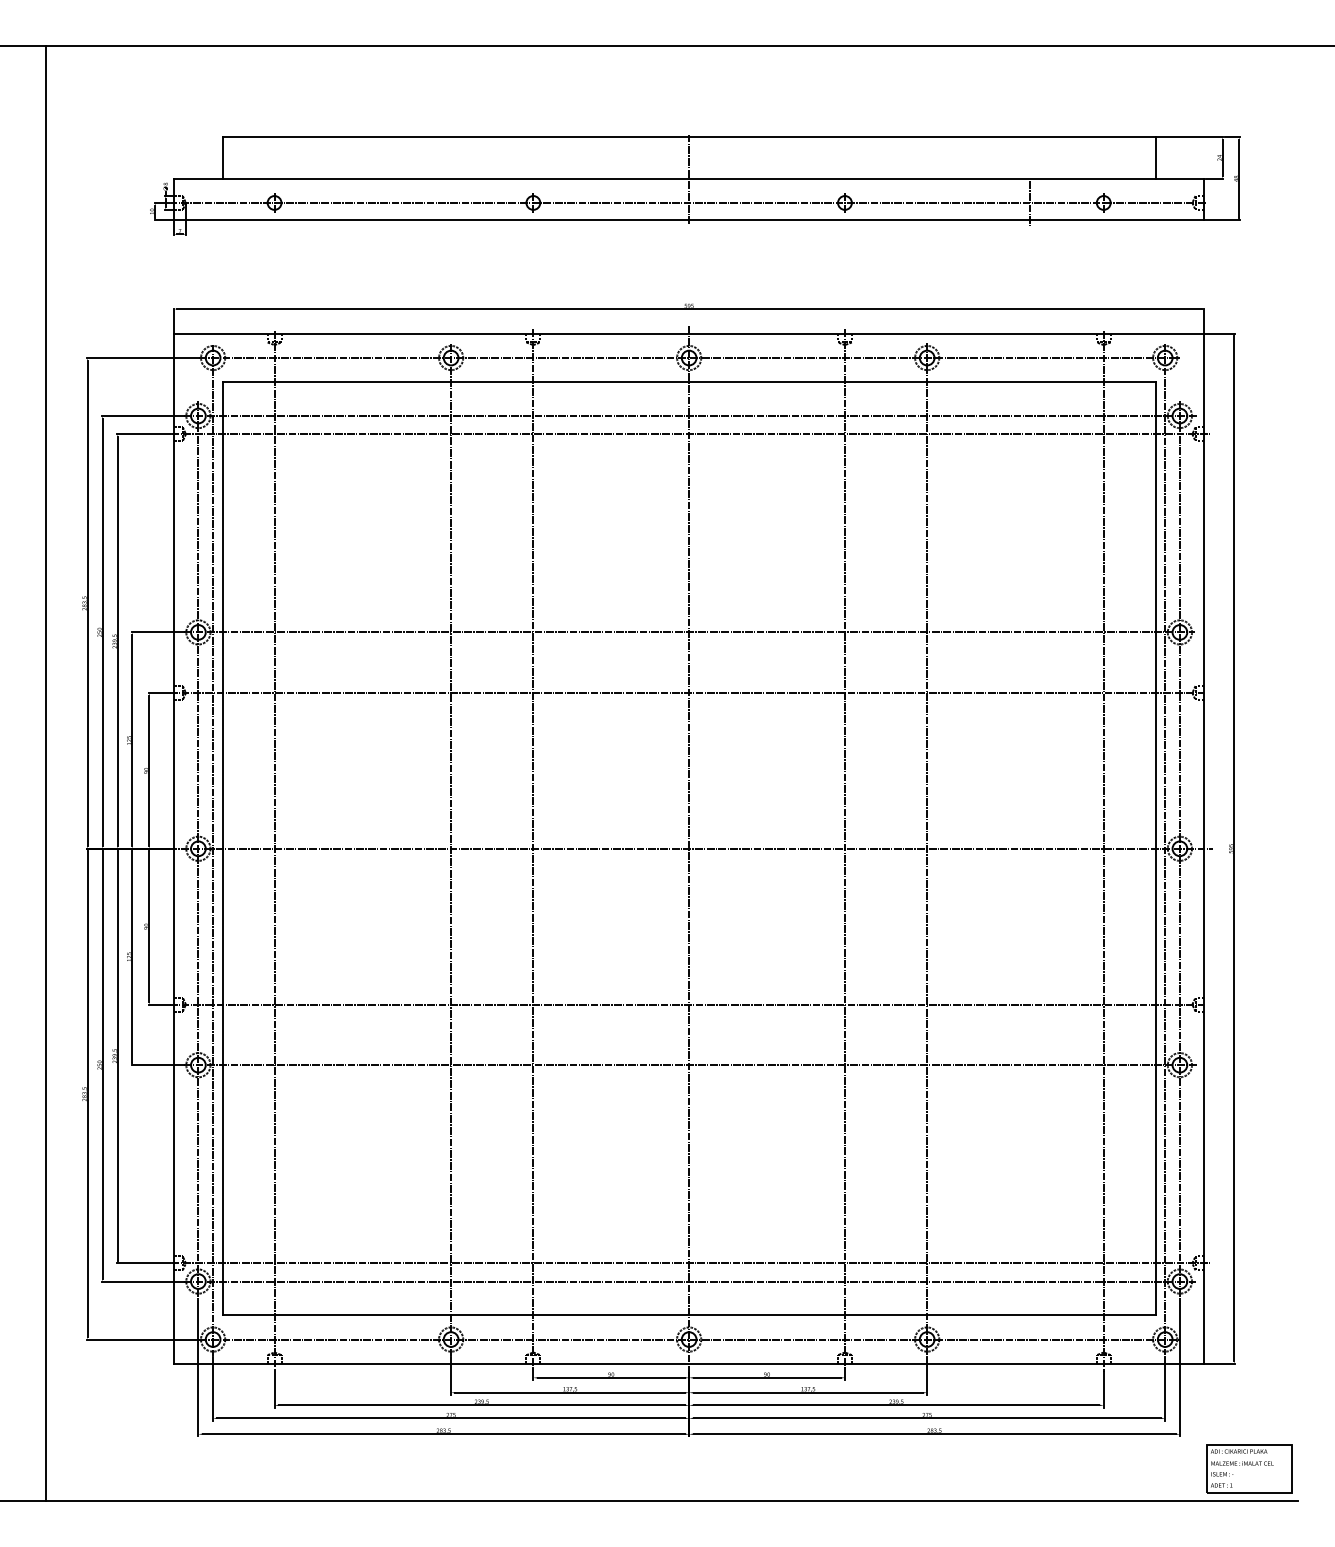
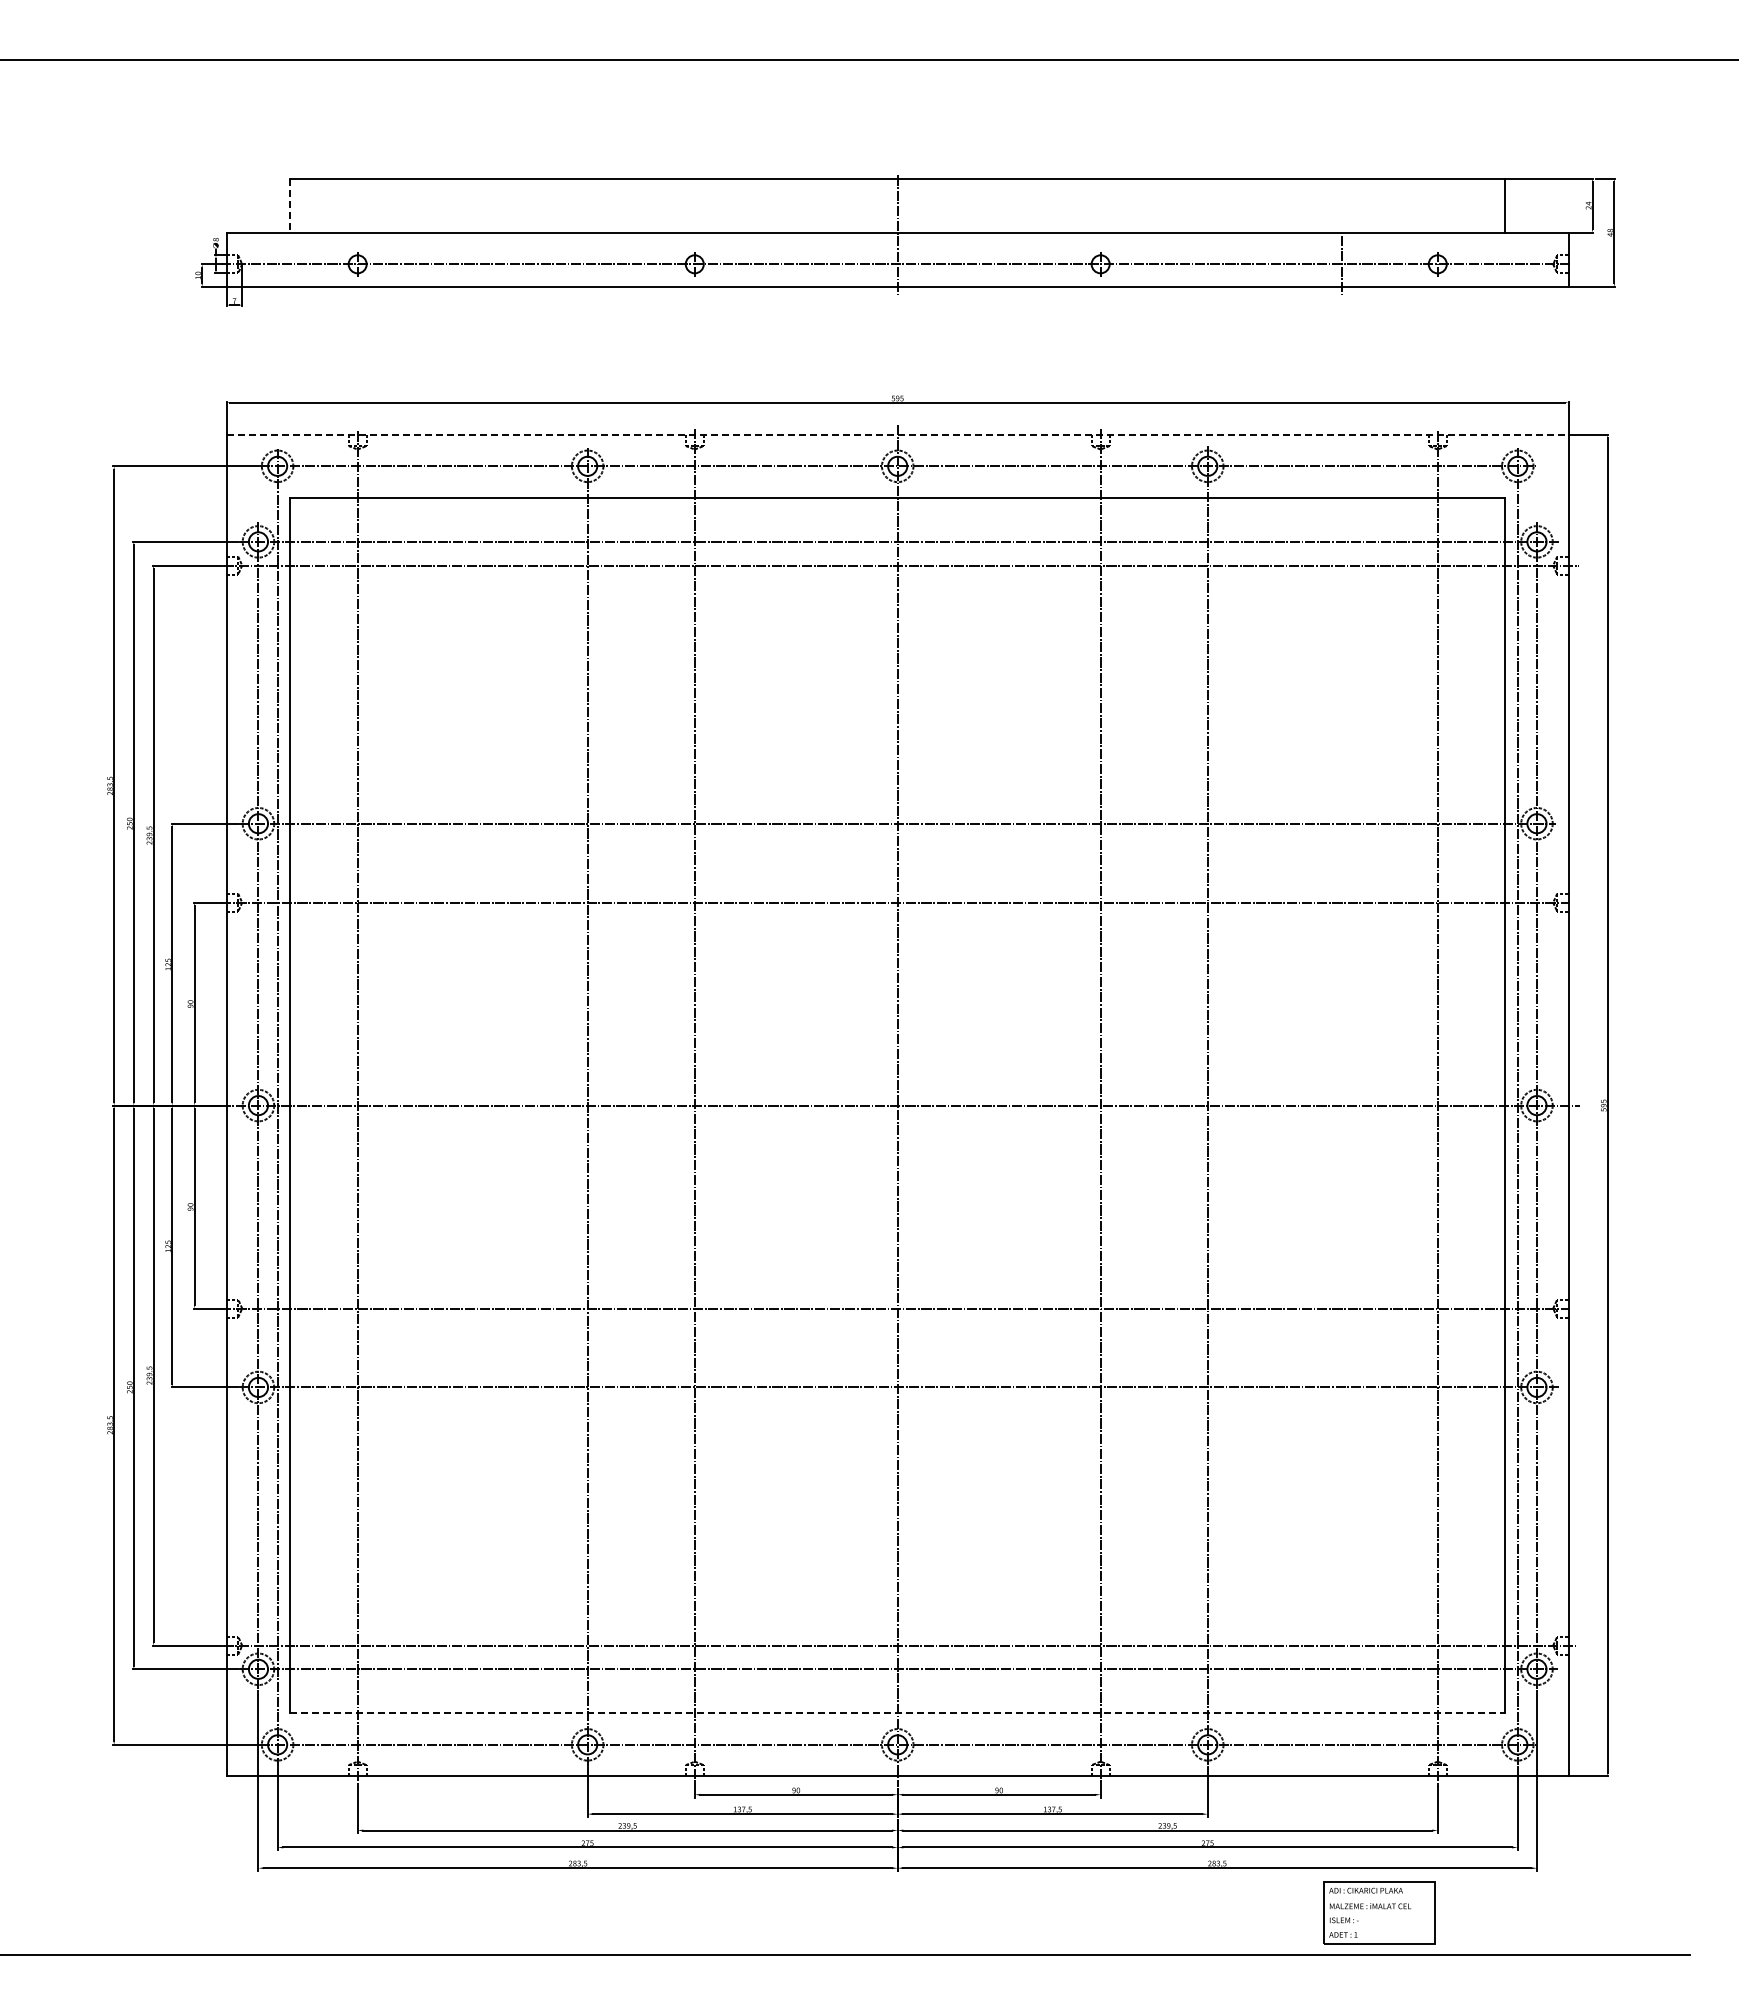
line: (223, 158) -> (290, 206), solid -> dashed
line: (688, 333) -> (897, 434), solid -> dashed
line: (45, 773) -> (59, 1007), removed
line: (688, 1315) -> (897, 1713), solid -> dashed
part: (1249, 1468) -> (1379, 1912), moved

